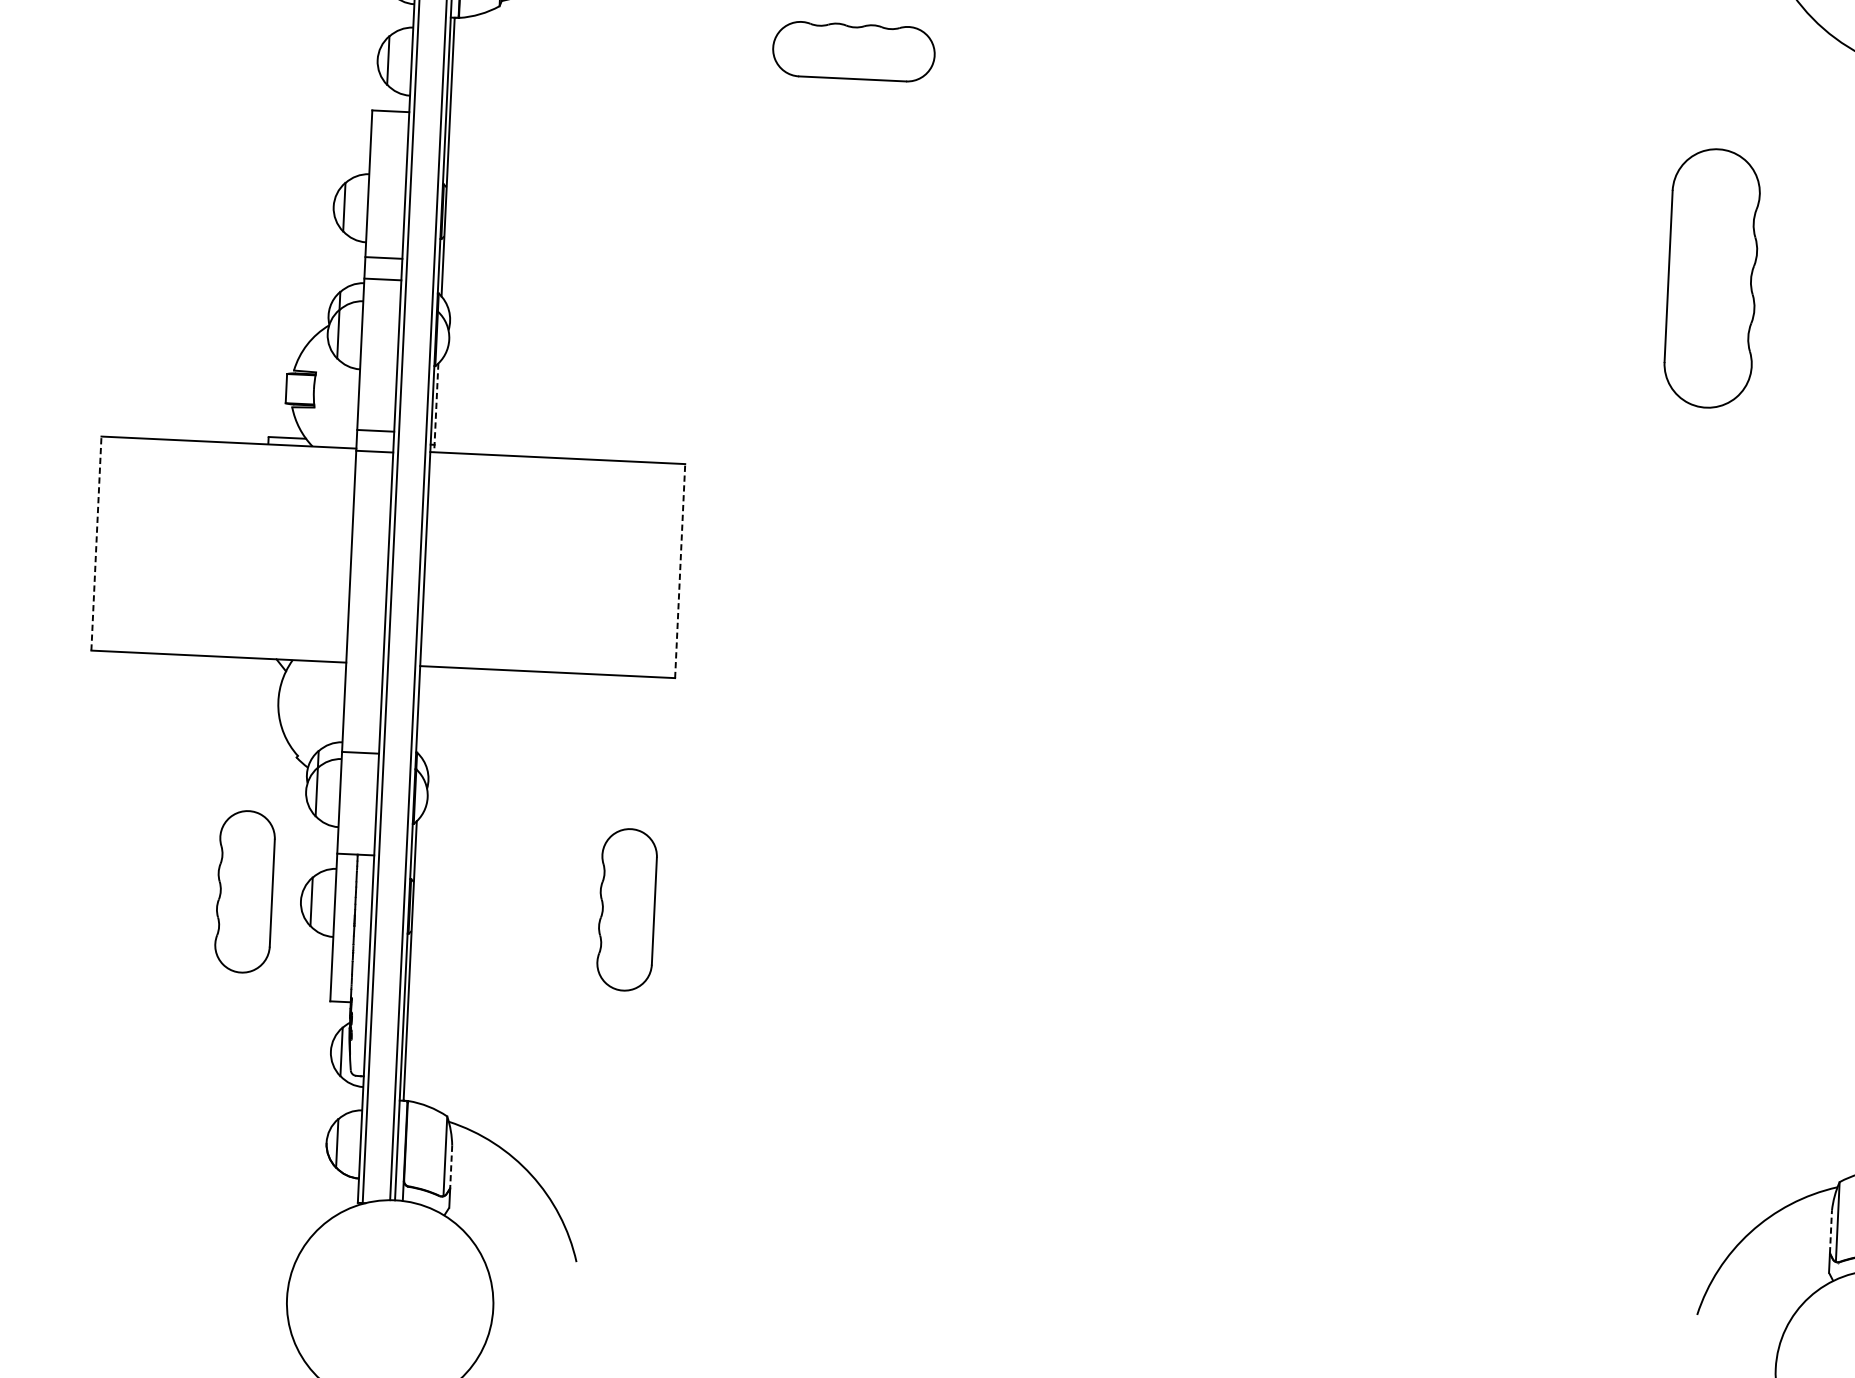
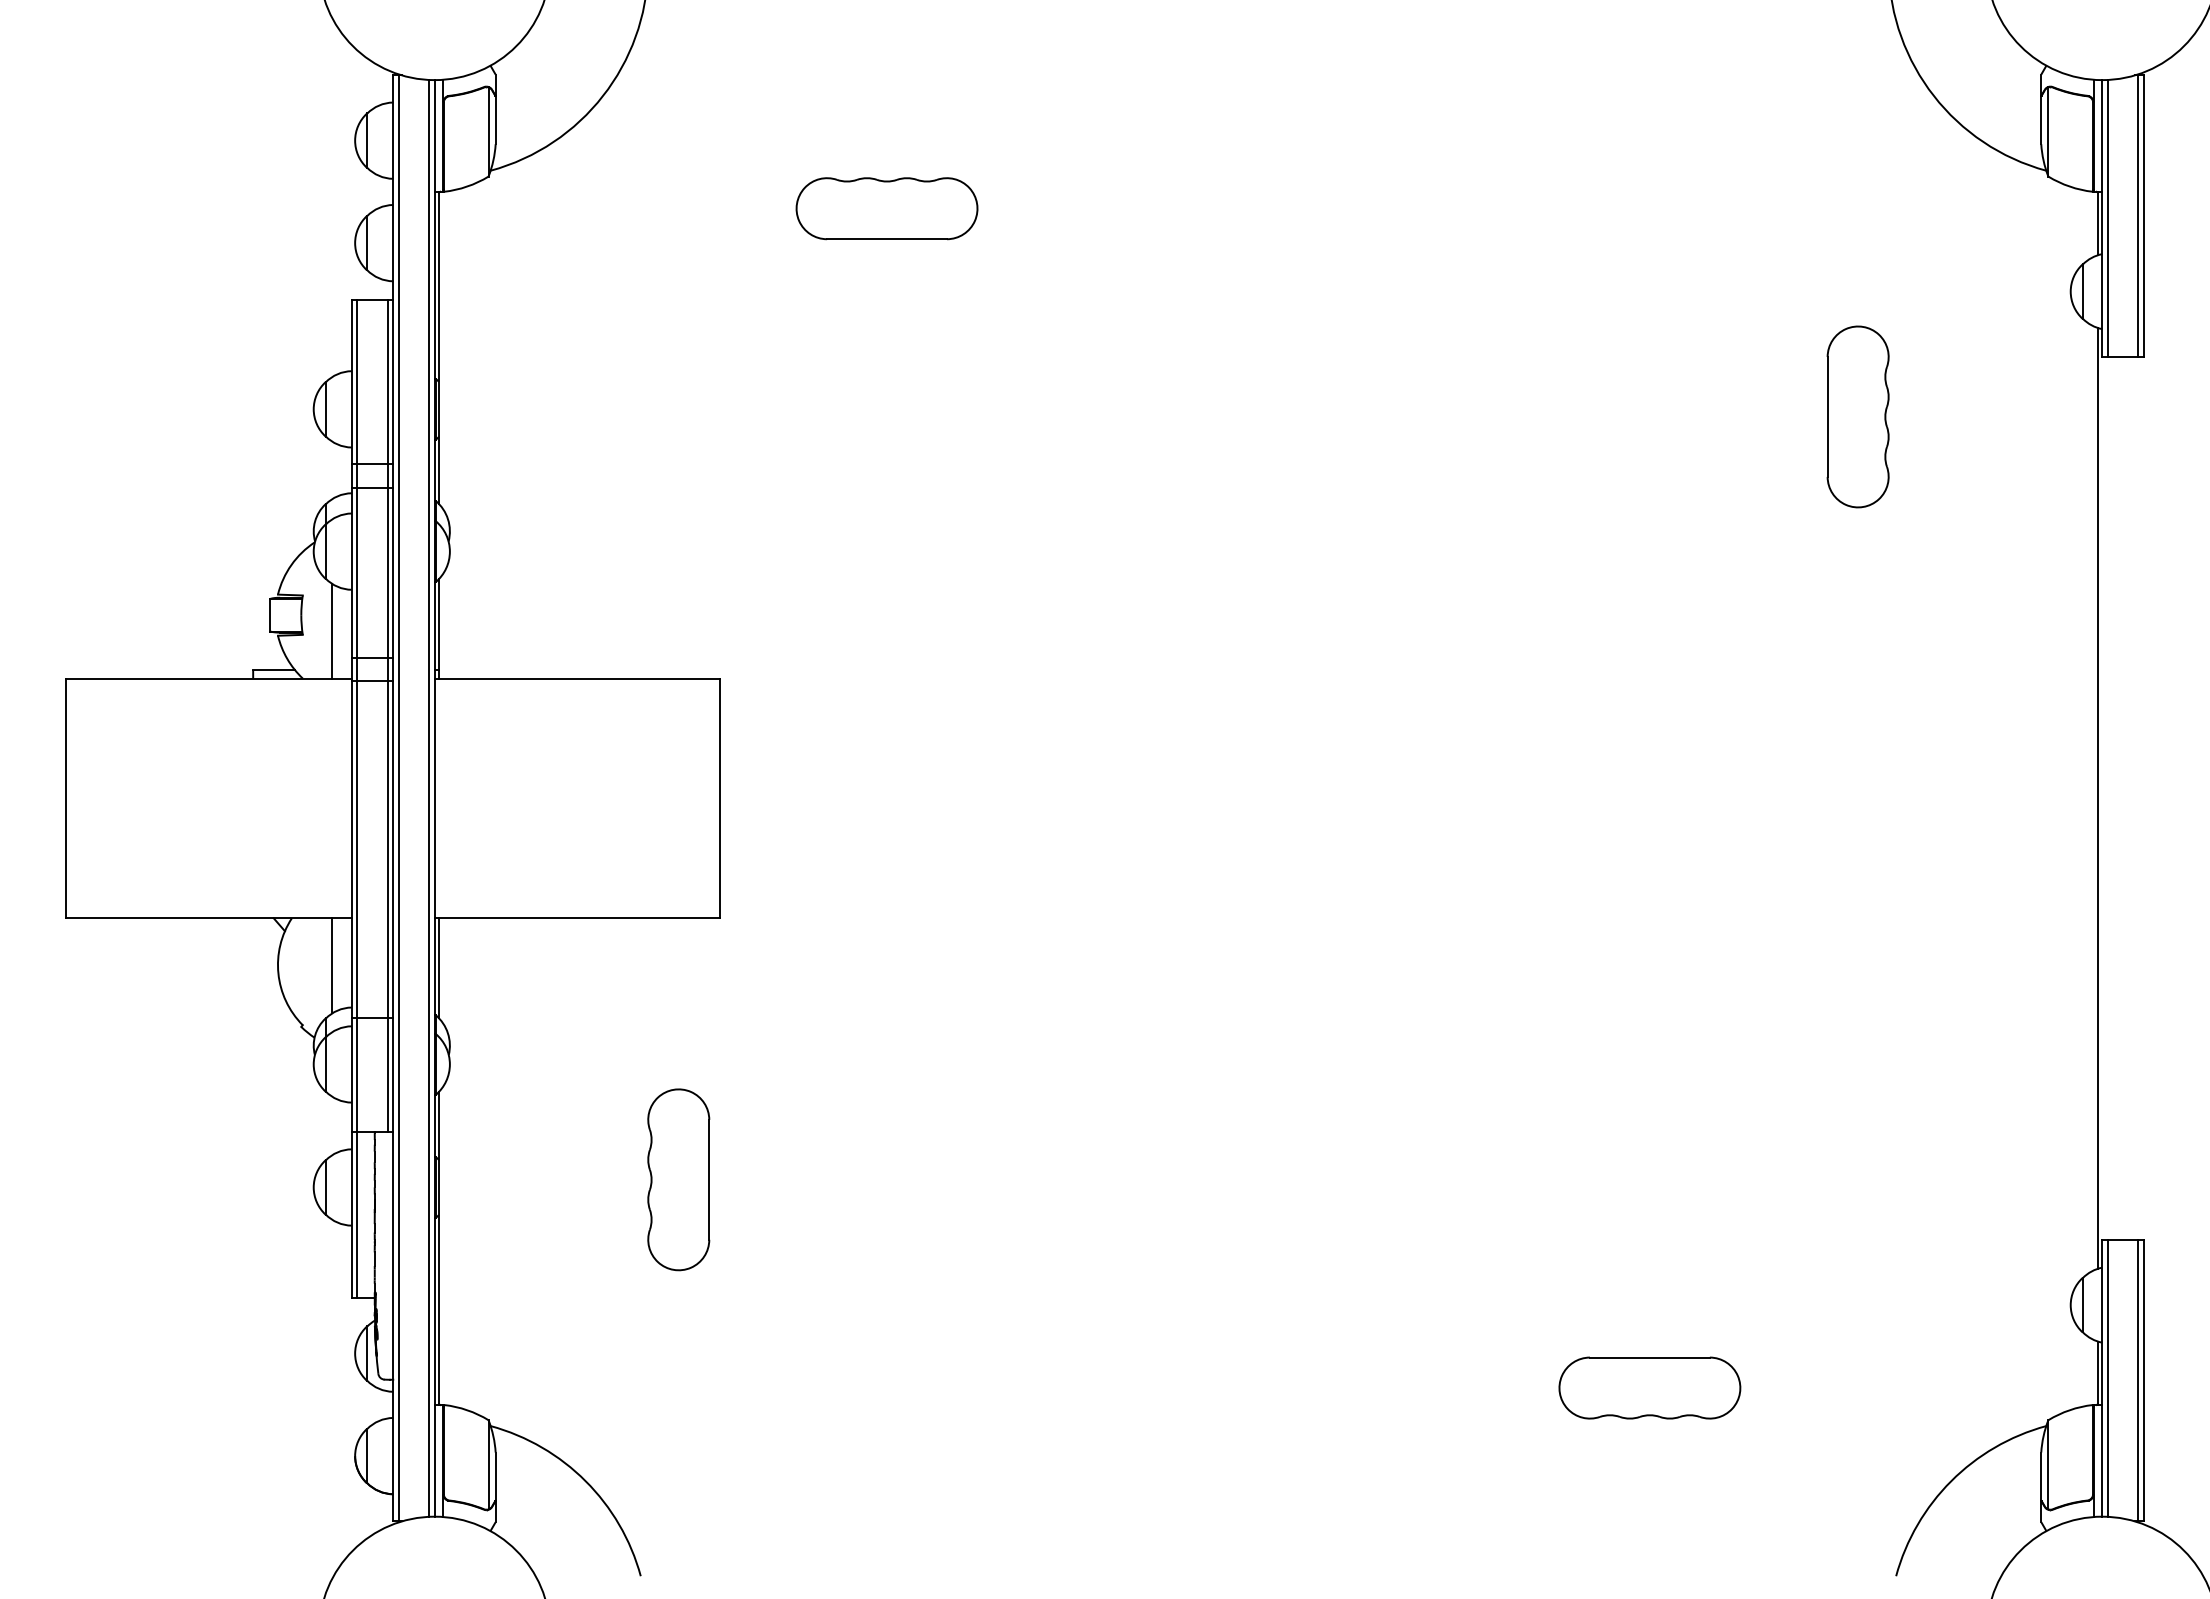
part: (1711, 278) -> (1857, 416), size x0.62
line: (341, 404) -> (332, 630), added
line: (436, 407) -> (439, 628), dashed -> solid
line: (386, 483) -> (387, 715), added
line: (96, 543) -> (66, 798), dashed -> solid
line: (356, 555) -> (357, 798), added
line: (680, 571) -> (720, 798), dashed -> solid
line: (327, 703) -> (332, 965), added
line: (422, 711) -> (439, 968), added
part: (244, 891) -> (250, 1179), removed
part: (1484, 1136) -> (1649, 1387), added
line: (451, 1166) -> (495, 1476), dashed -> solid
line: (1831, 1232) -> (2041, 1476), dashed -> solid

